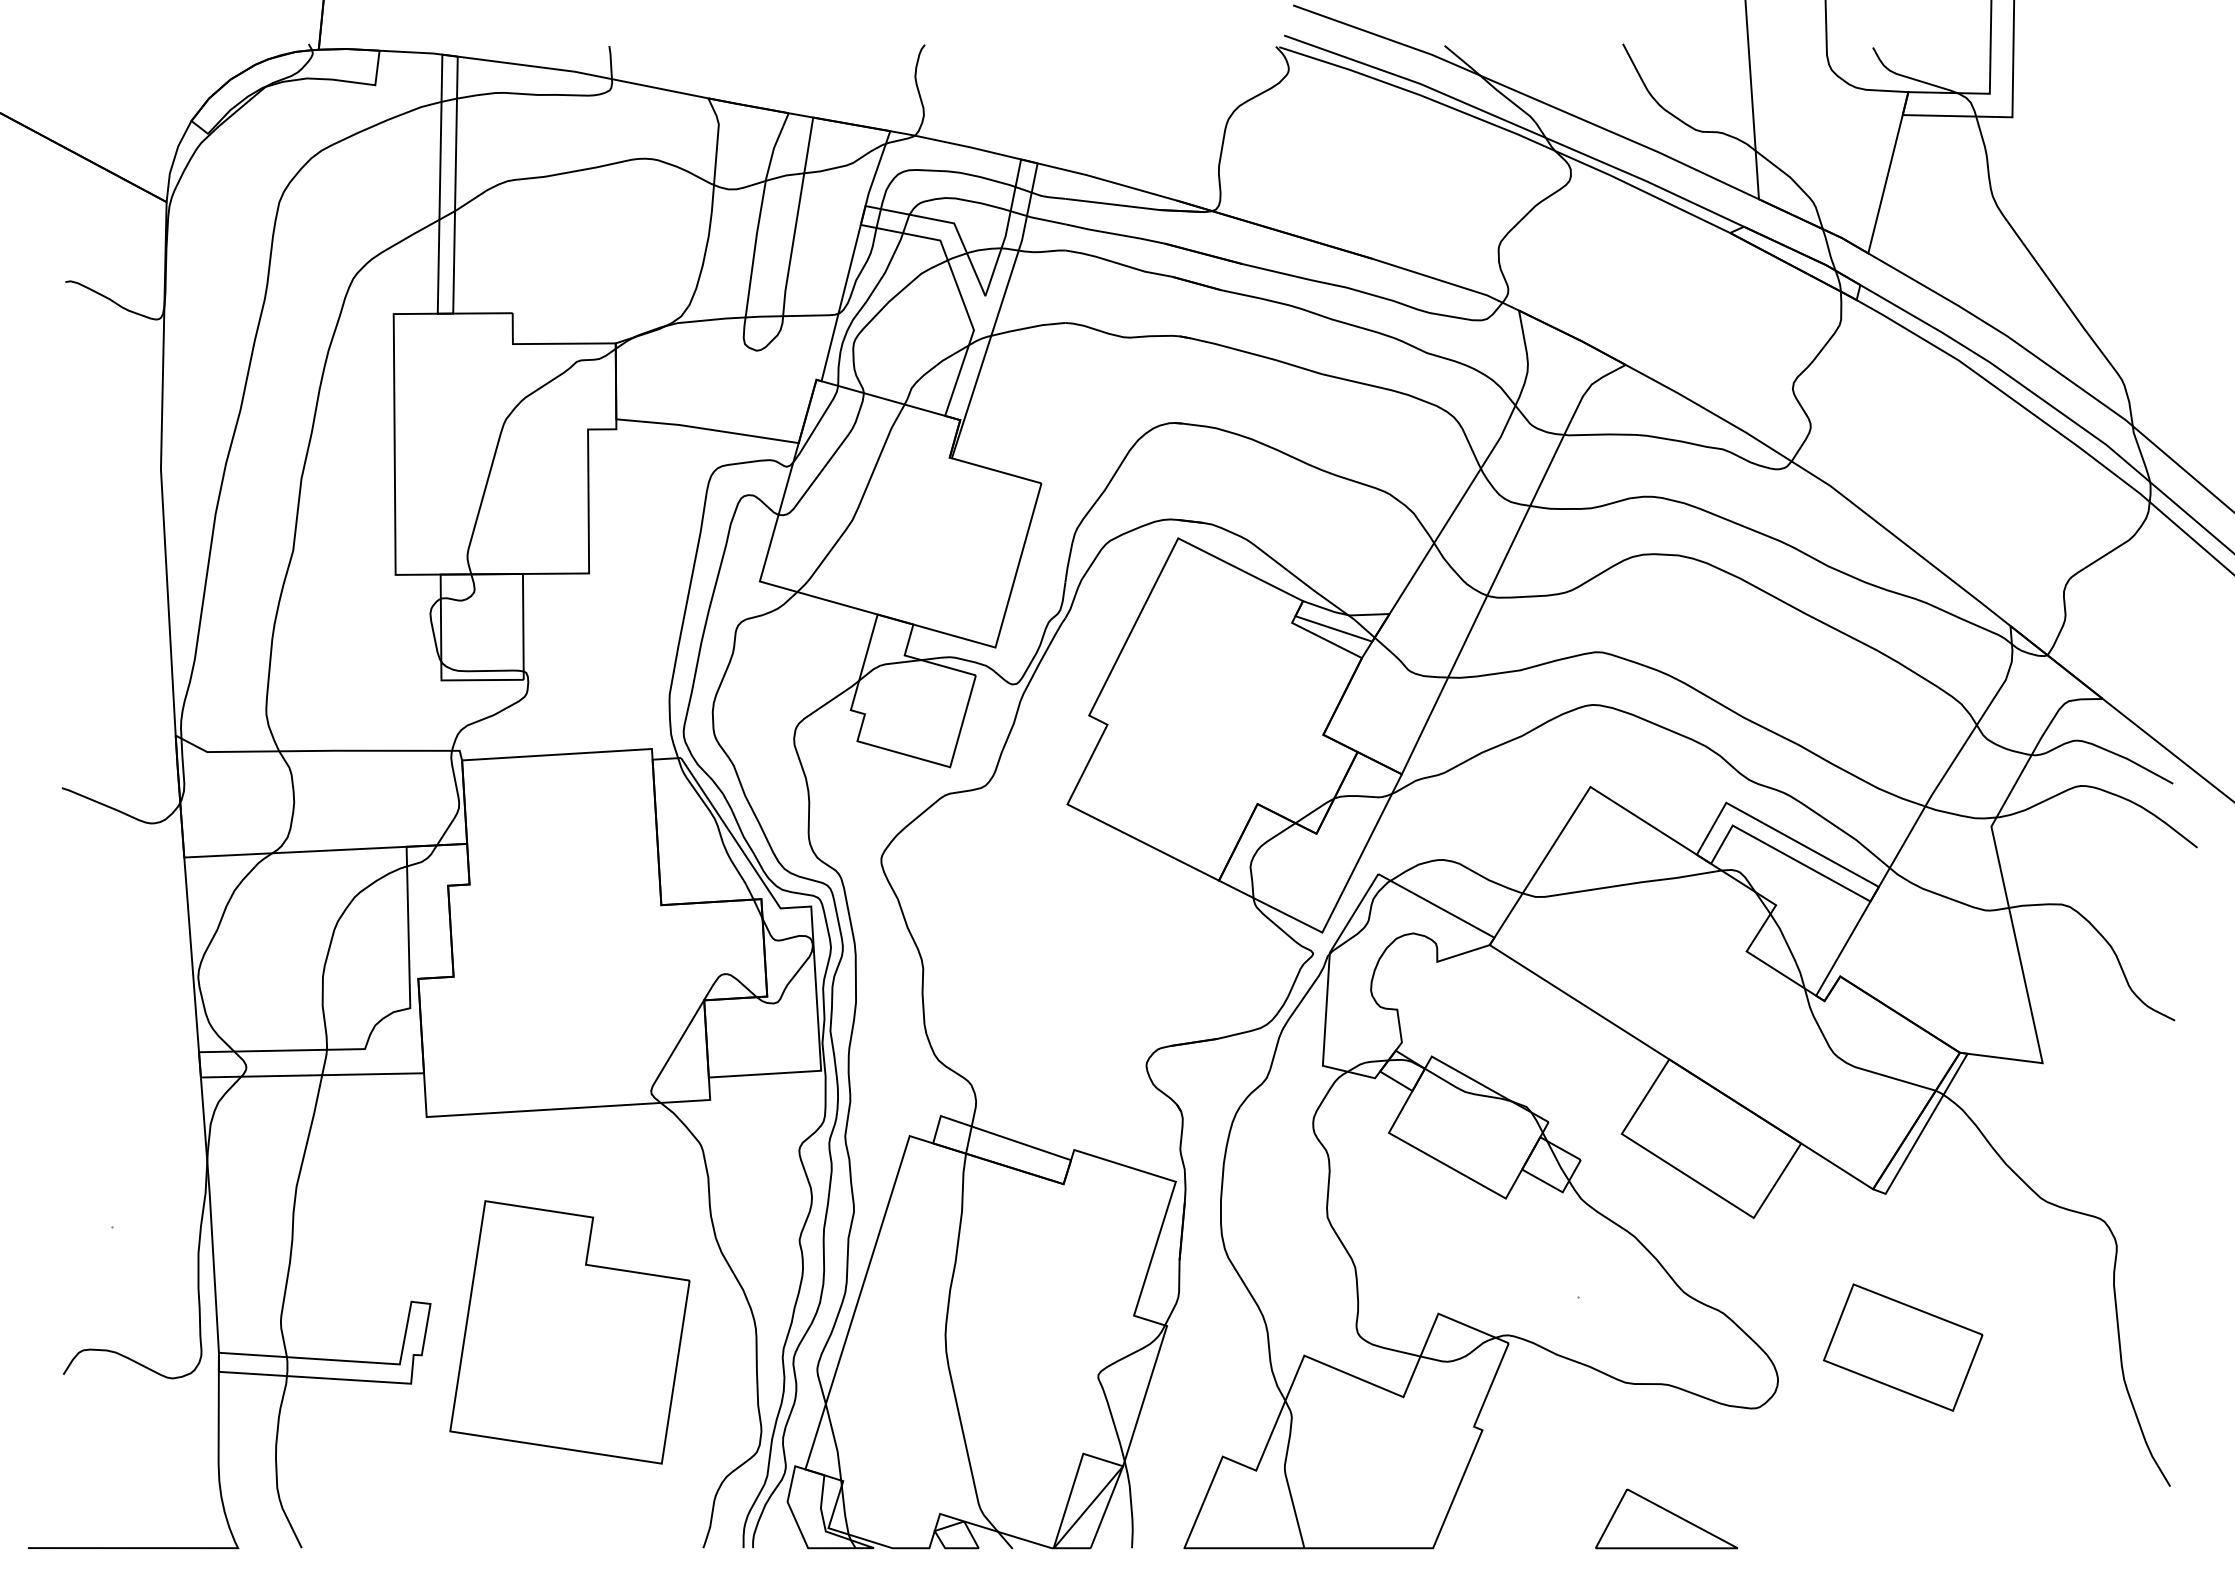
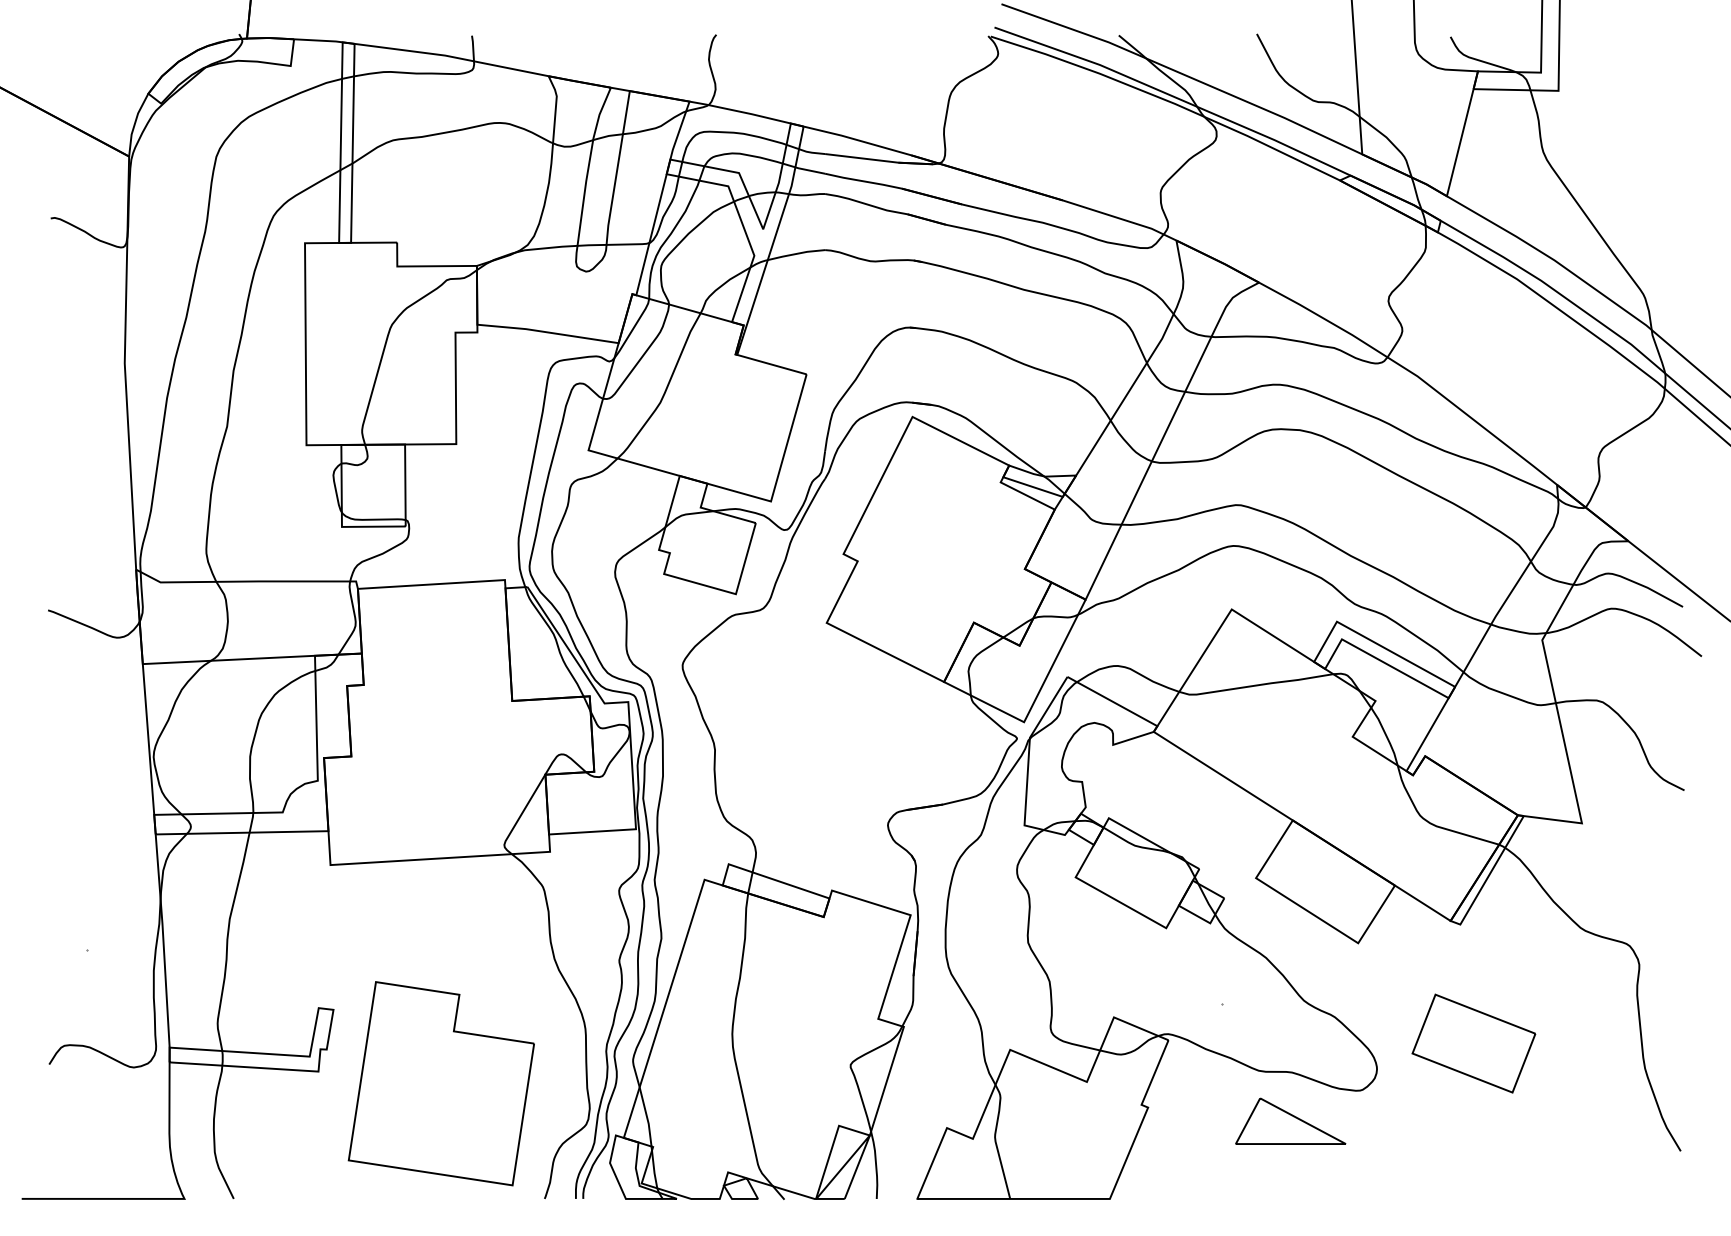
part: (569, 1332) -> (441, 1083), moved
part: (1666, 1518) -> (1290, 1120), moved

